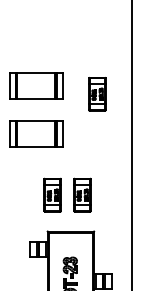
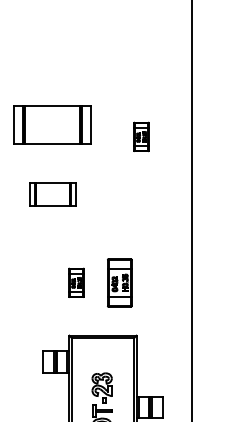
part: (97, 94) -> (141, 137), size x0.6
part: (36, 133) -> (53, 193), size x0.6
part: (52, 194) -> (76, 281), size x0.6

